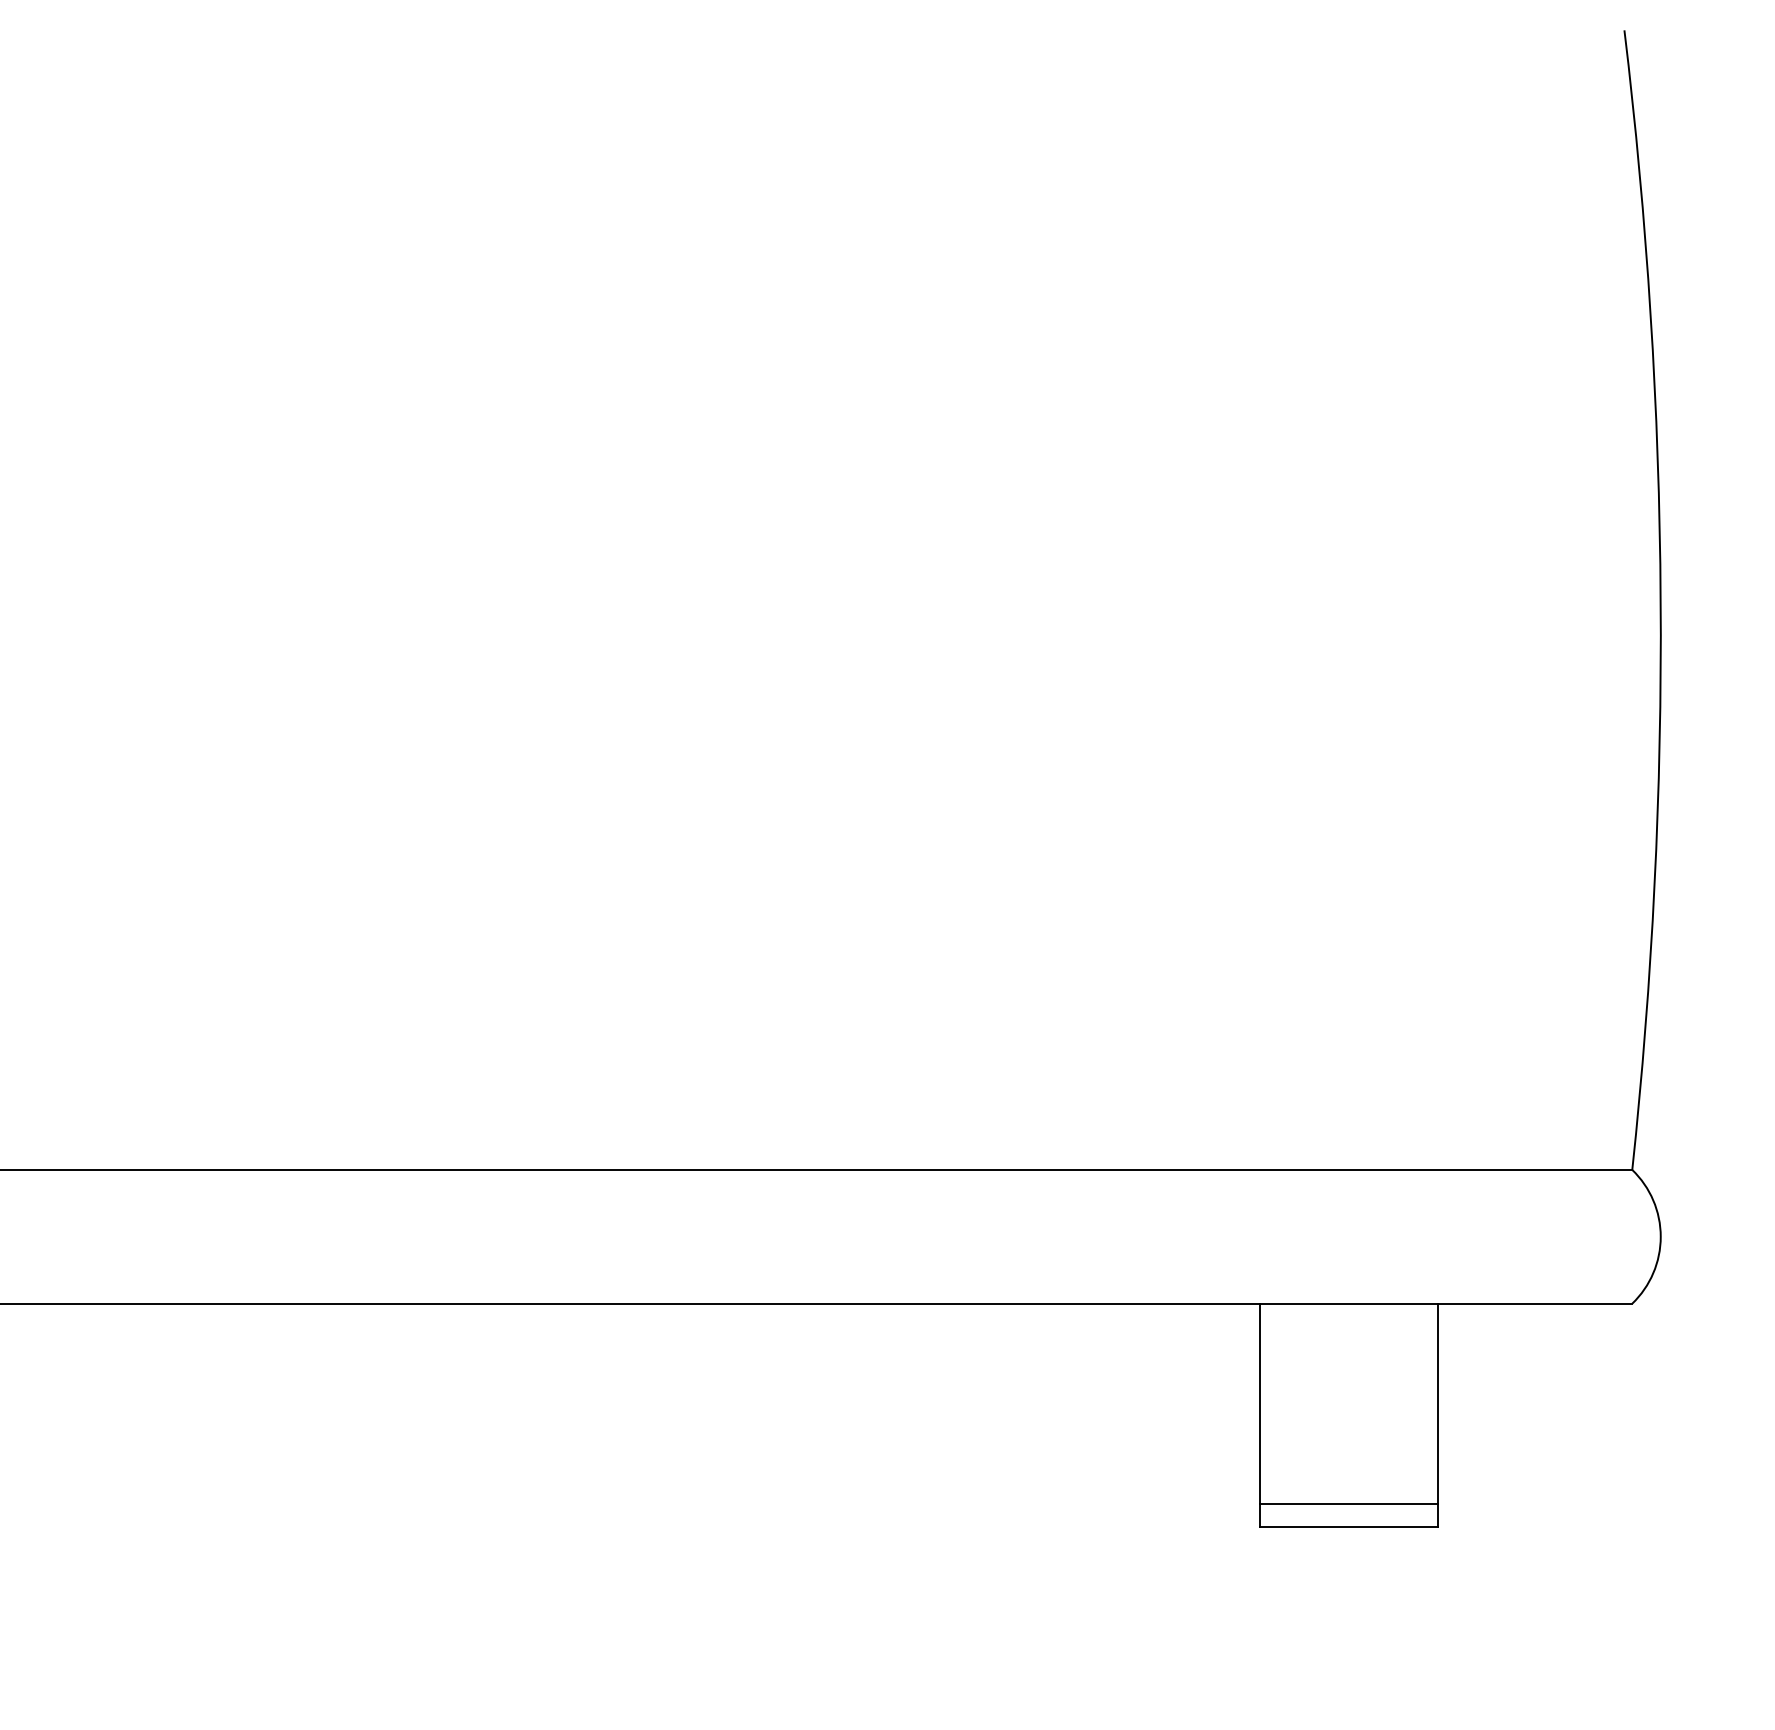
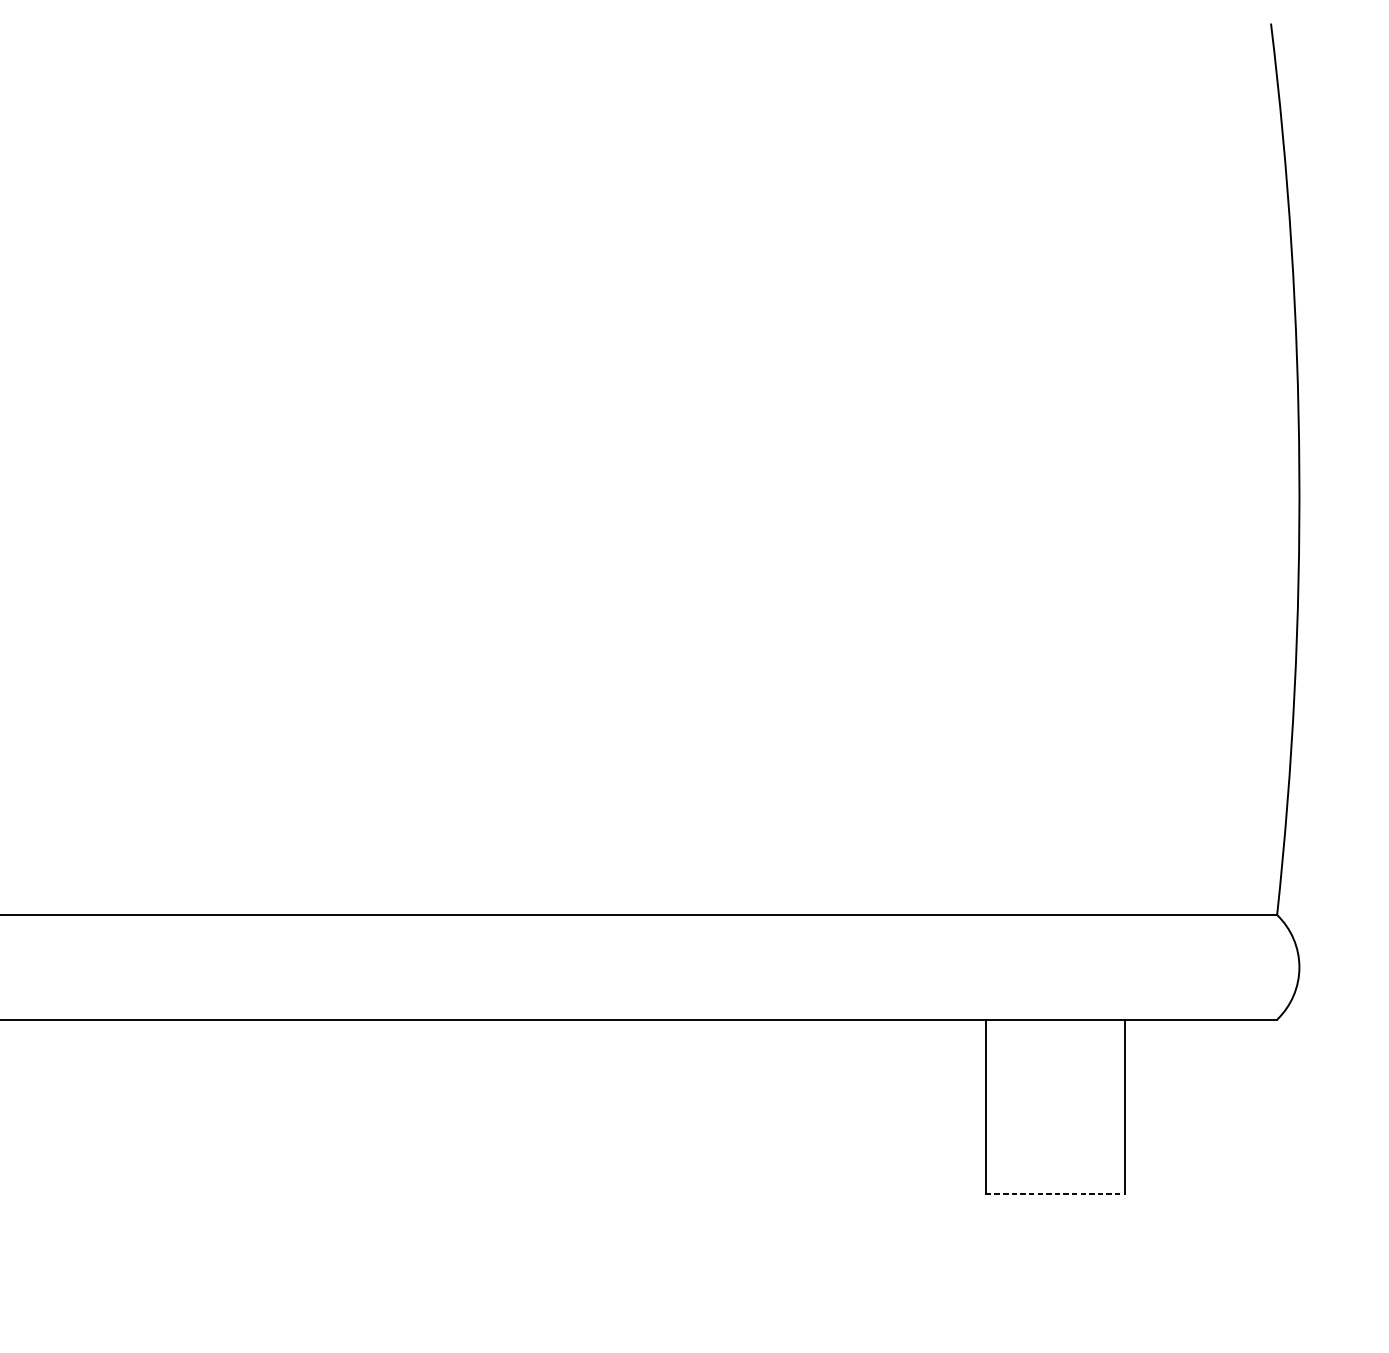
line: (1348, 1504) -> (1055, 1176), removed
line: (1349, 1526) -> (1055, 1193), solid -> dashed

